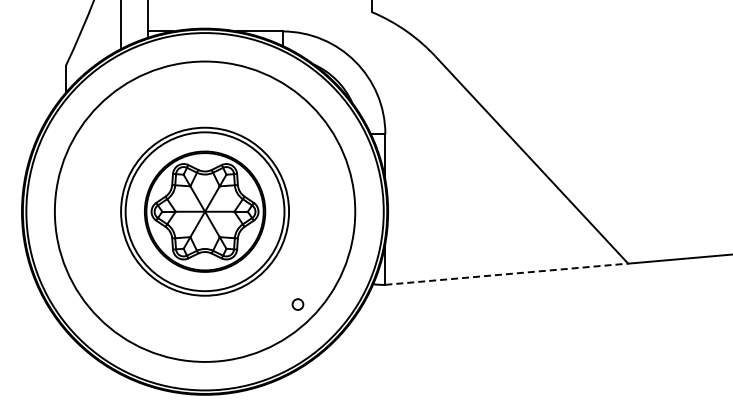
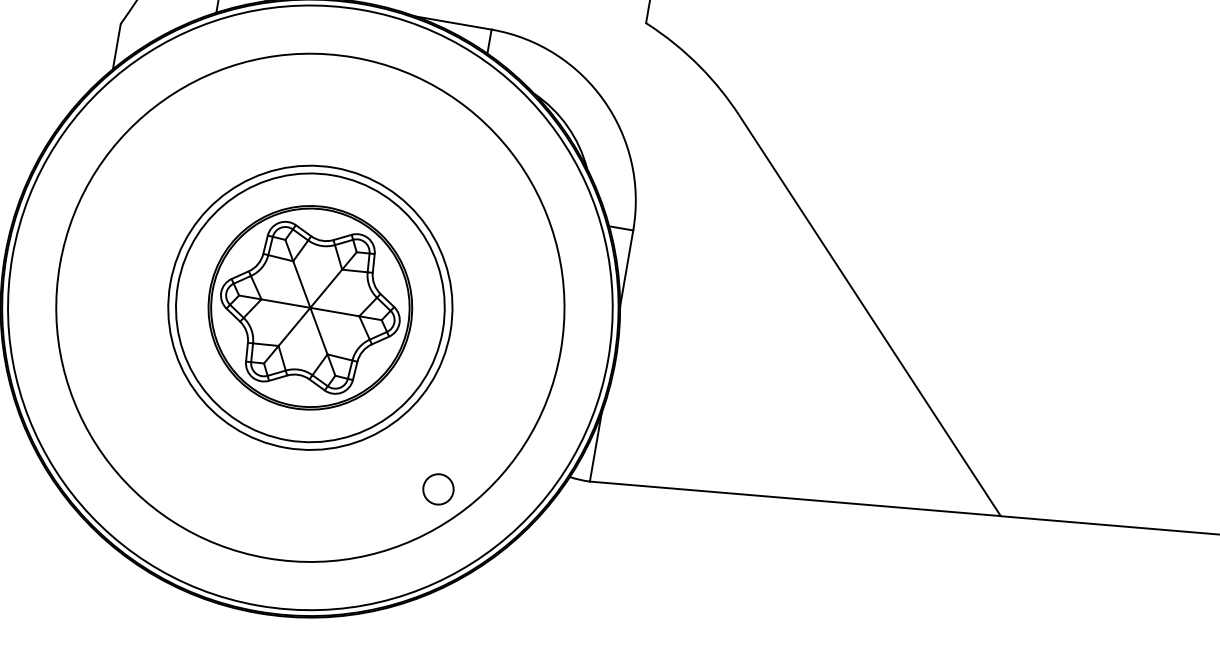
line: (506, 274) -> (794, 499), dashed -> solid
circle: (297, 304) -> (437, 489), size x1.67

